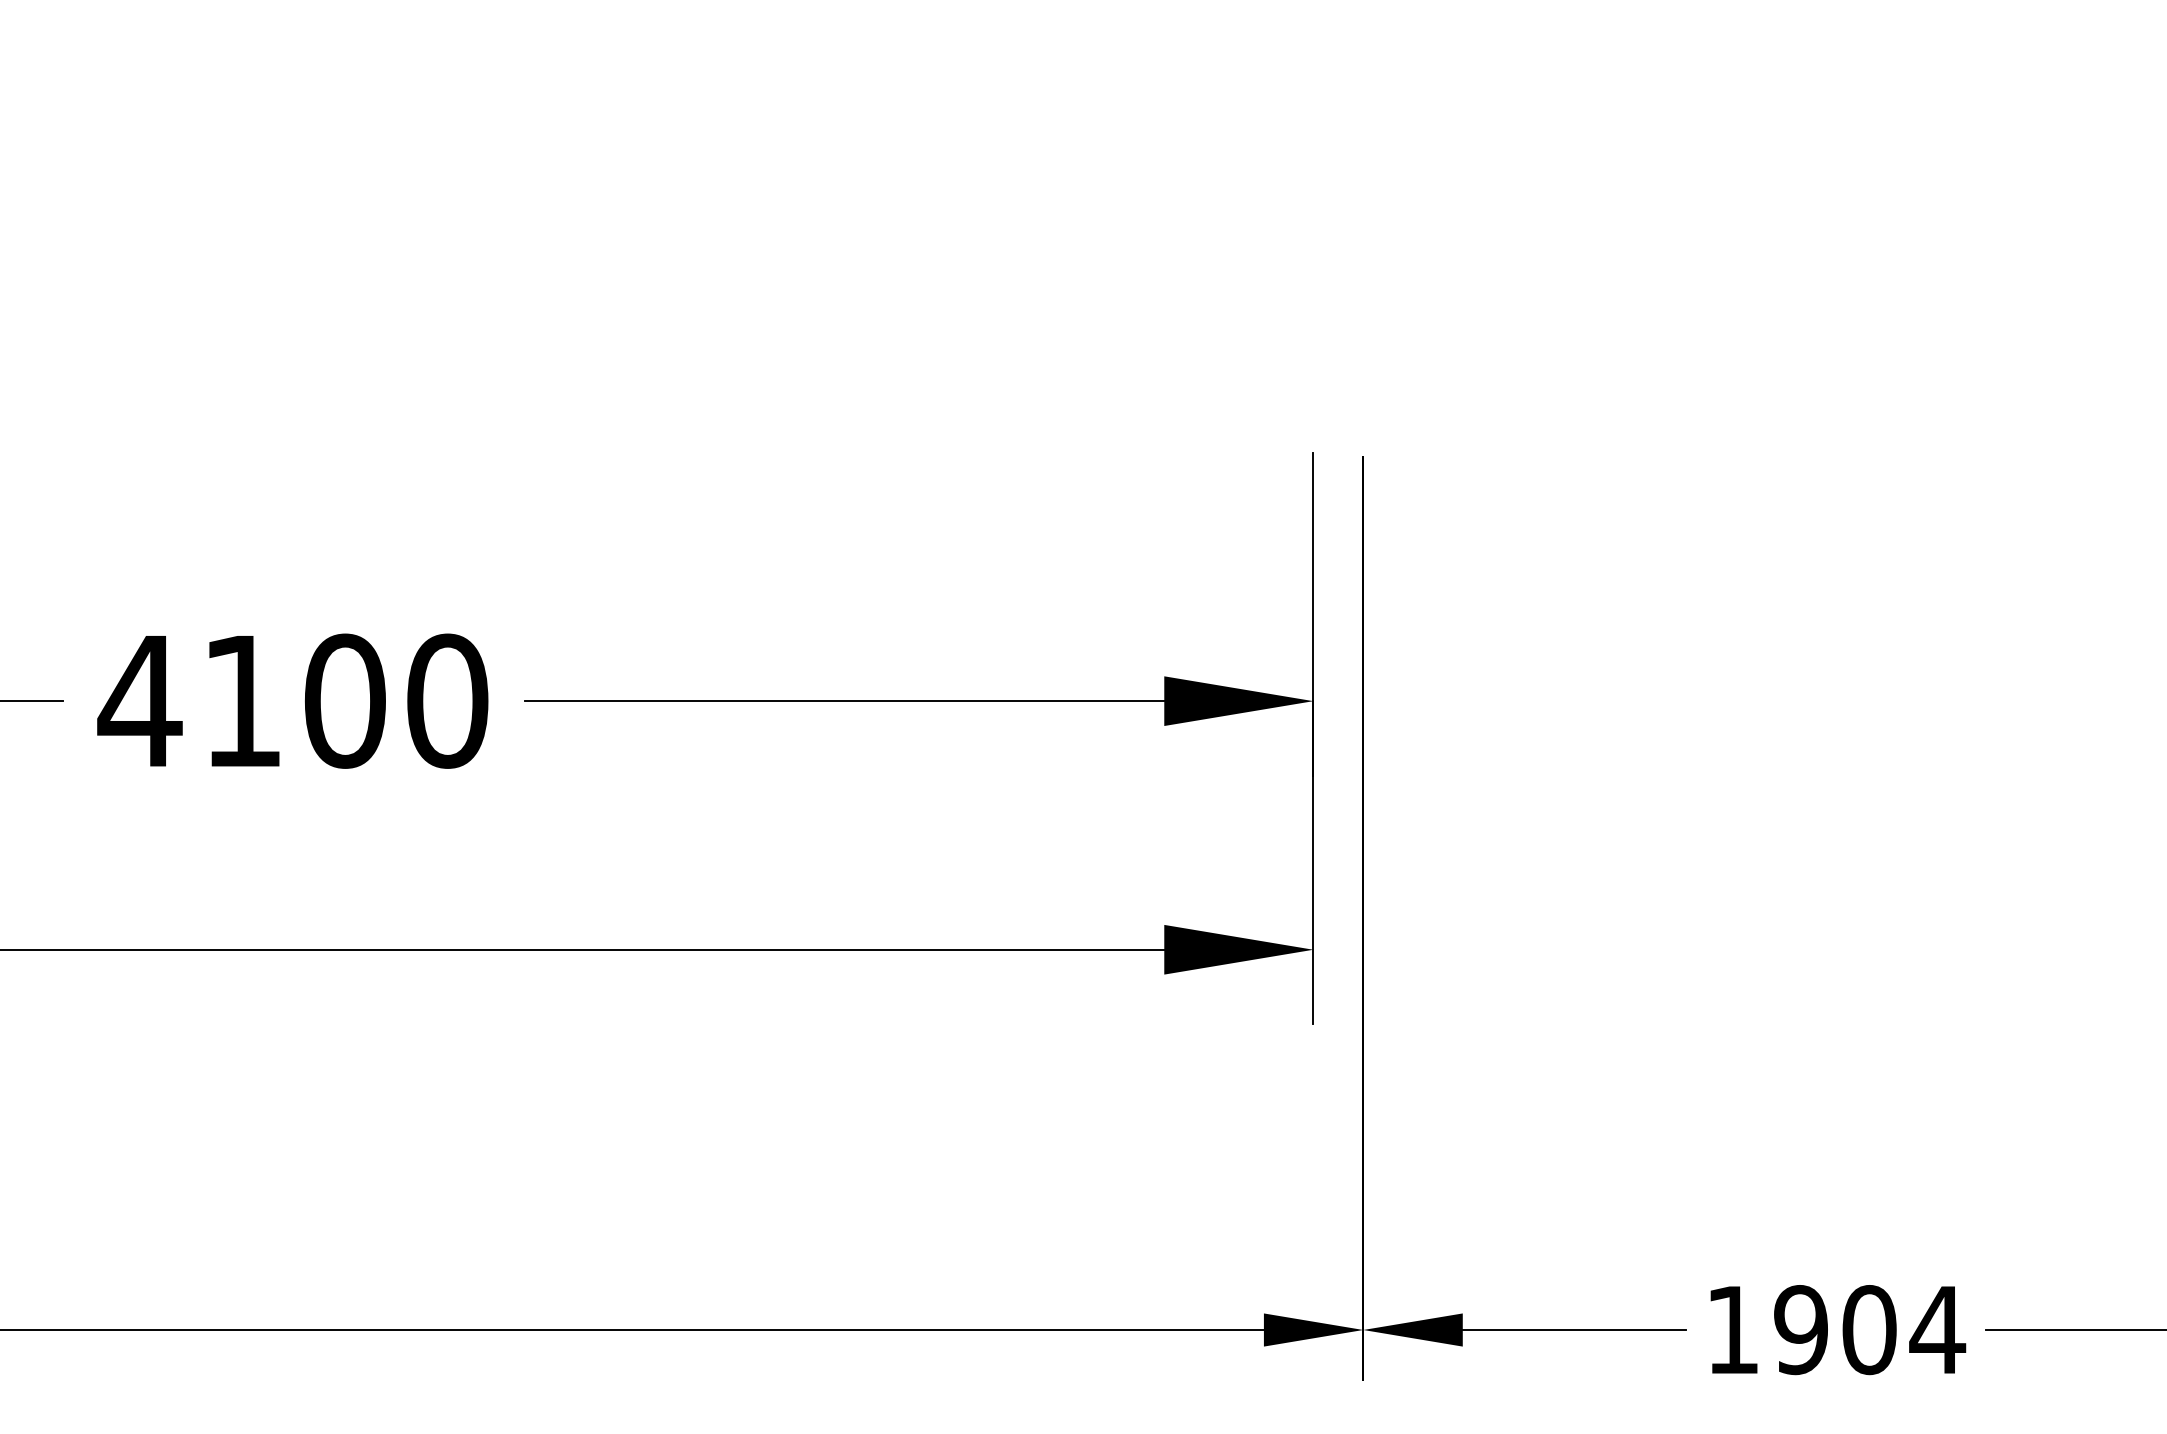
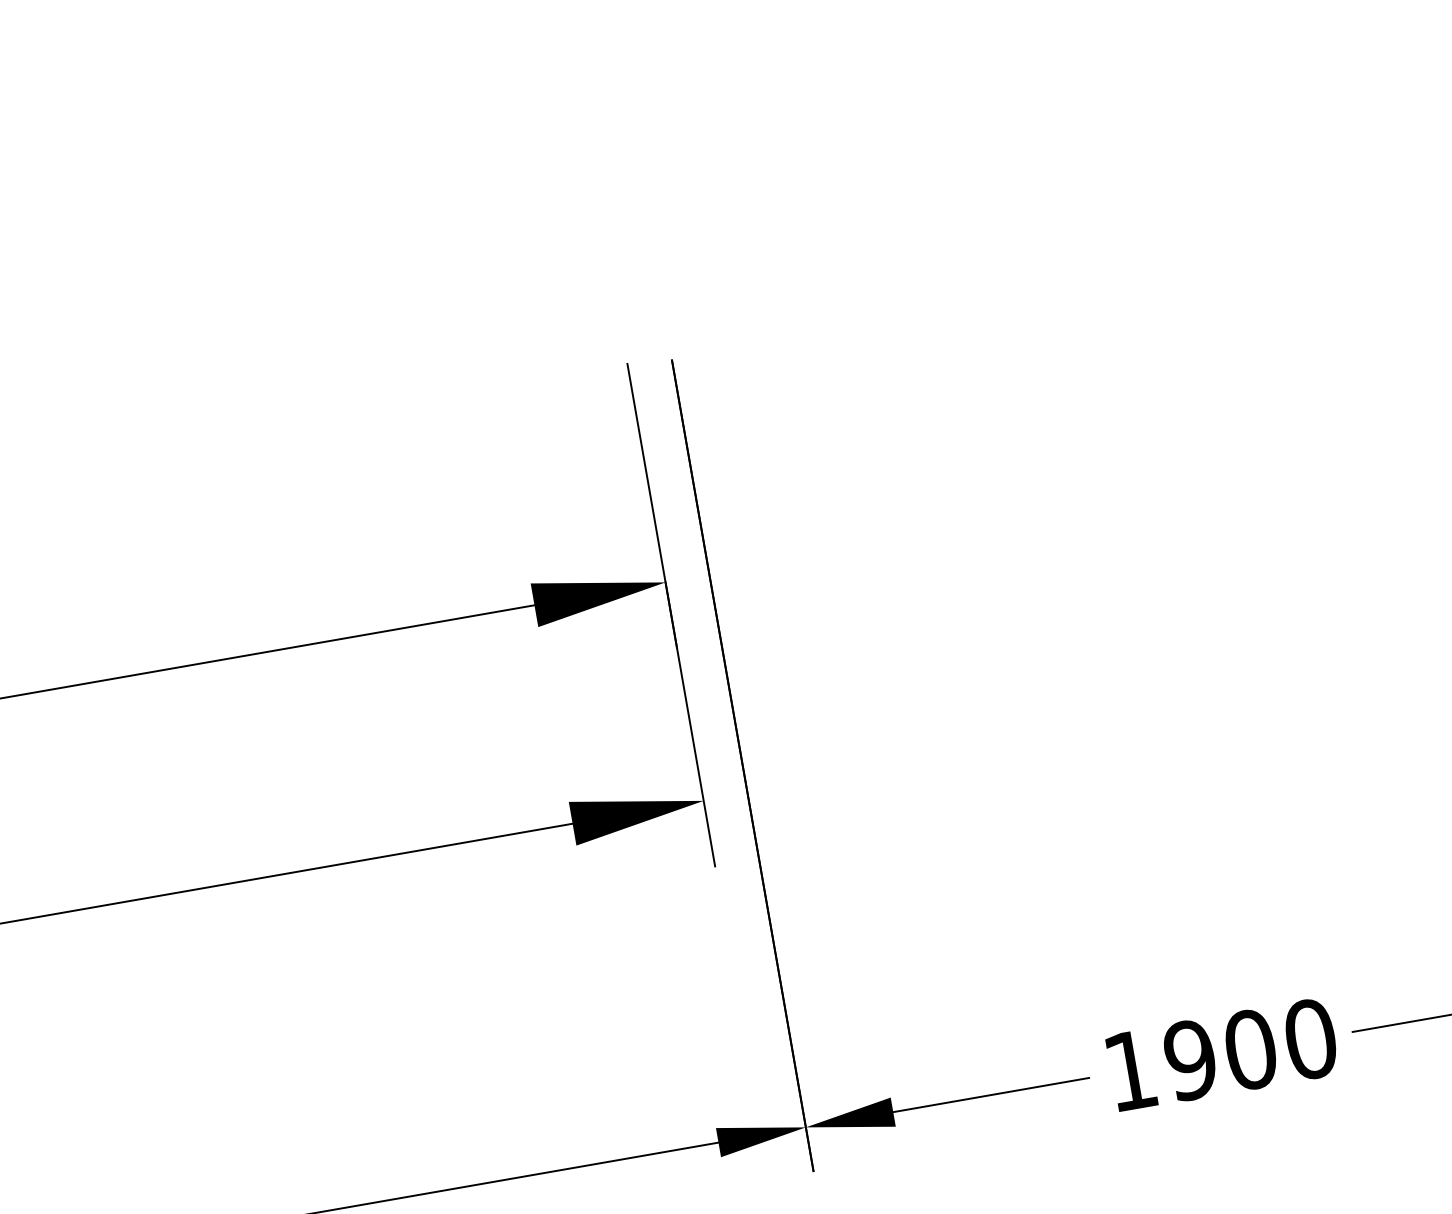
text: (1937, 1330) -> (1310, 1039), 1904 -> 1900

